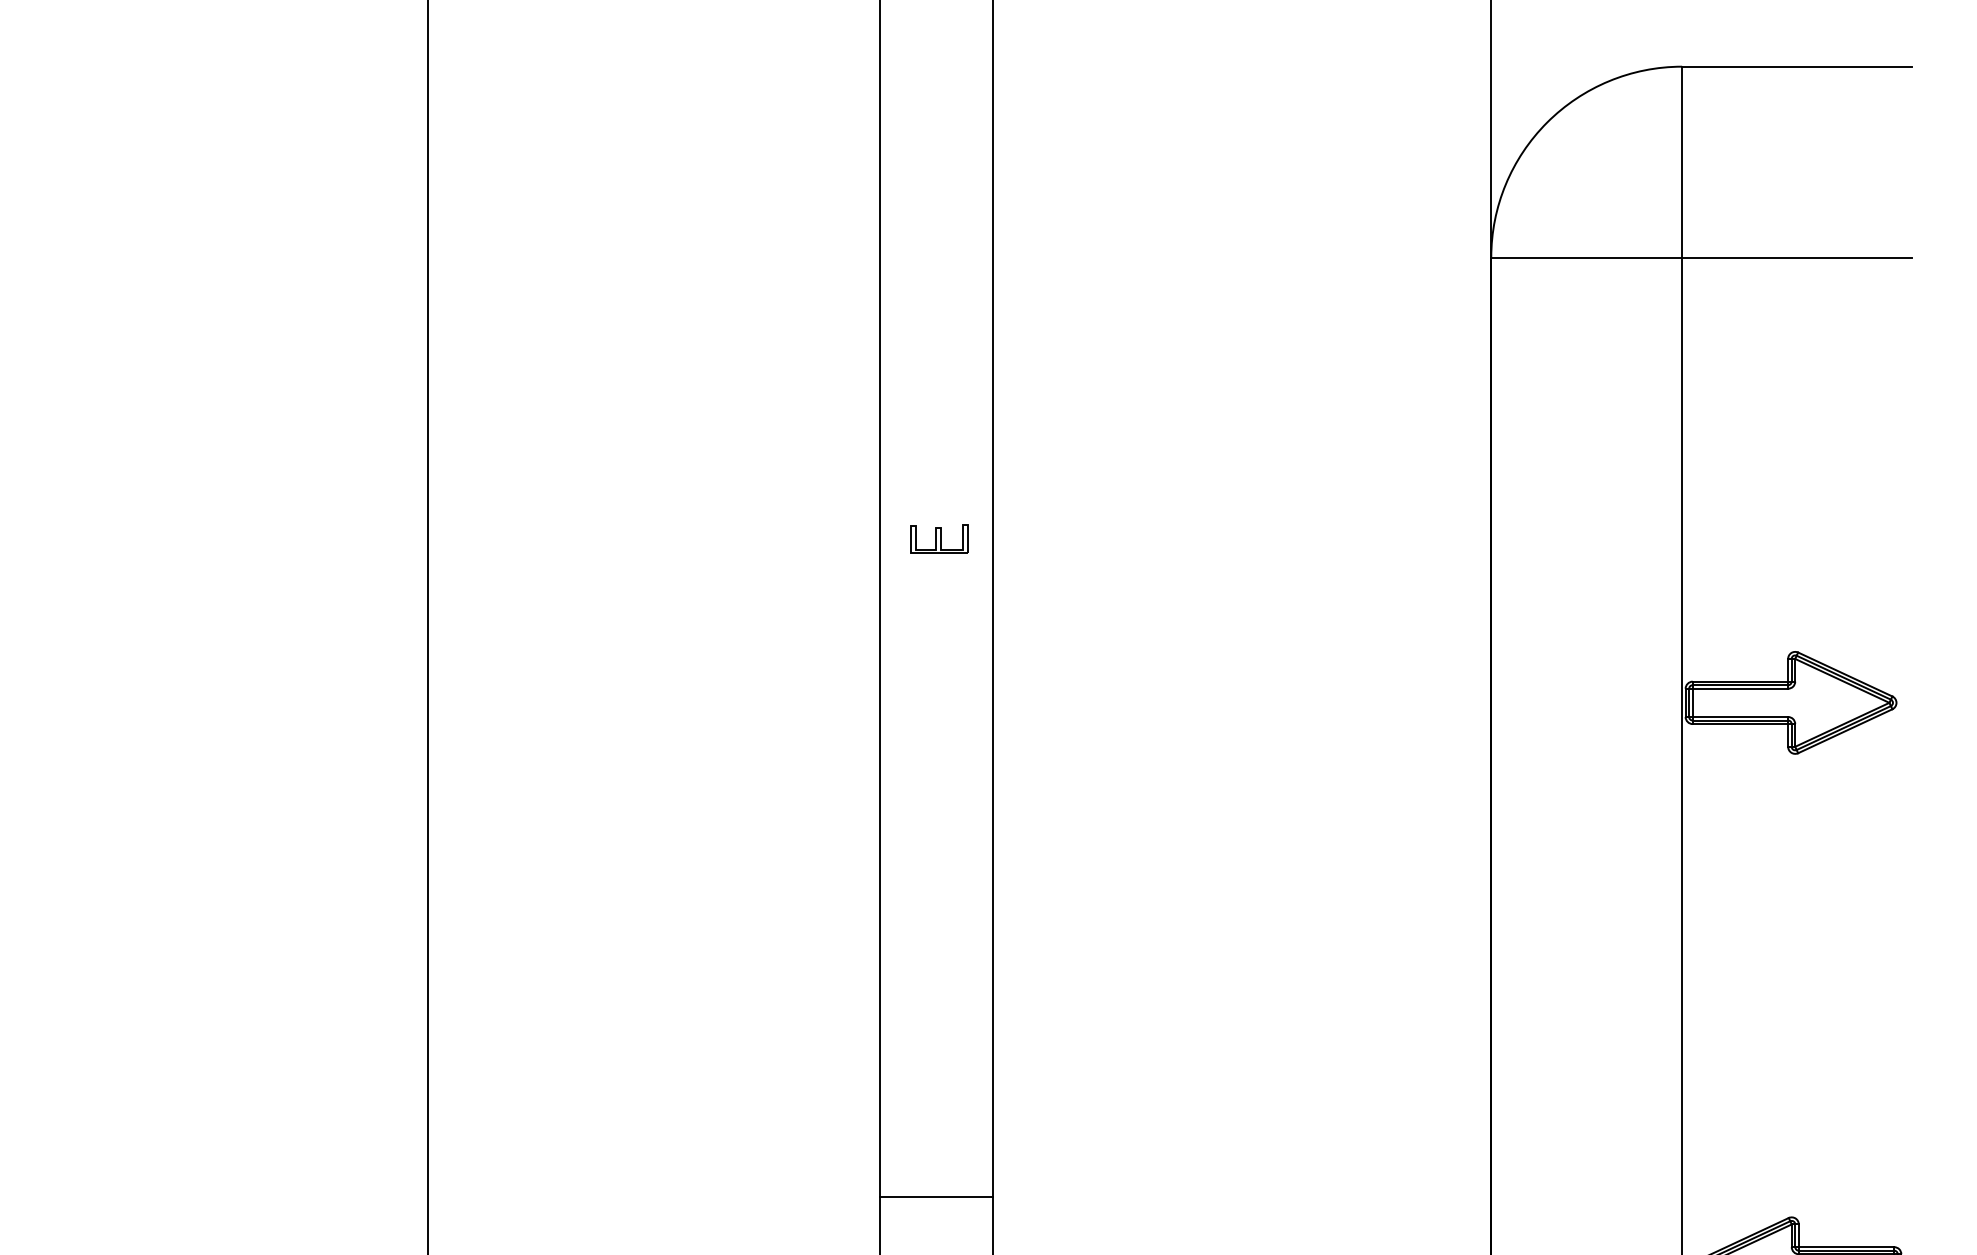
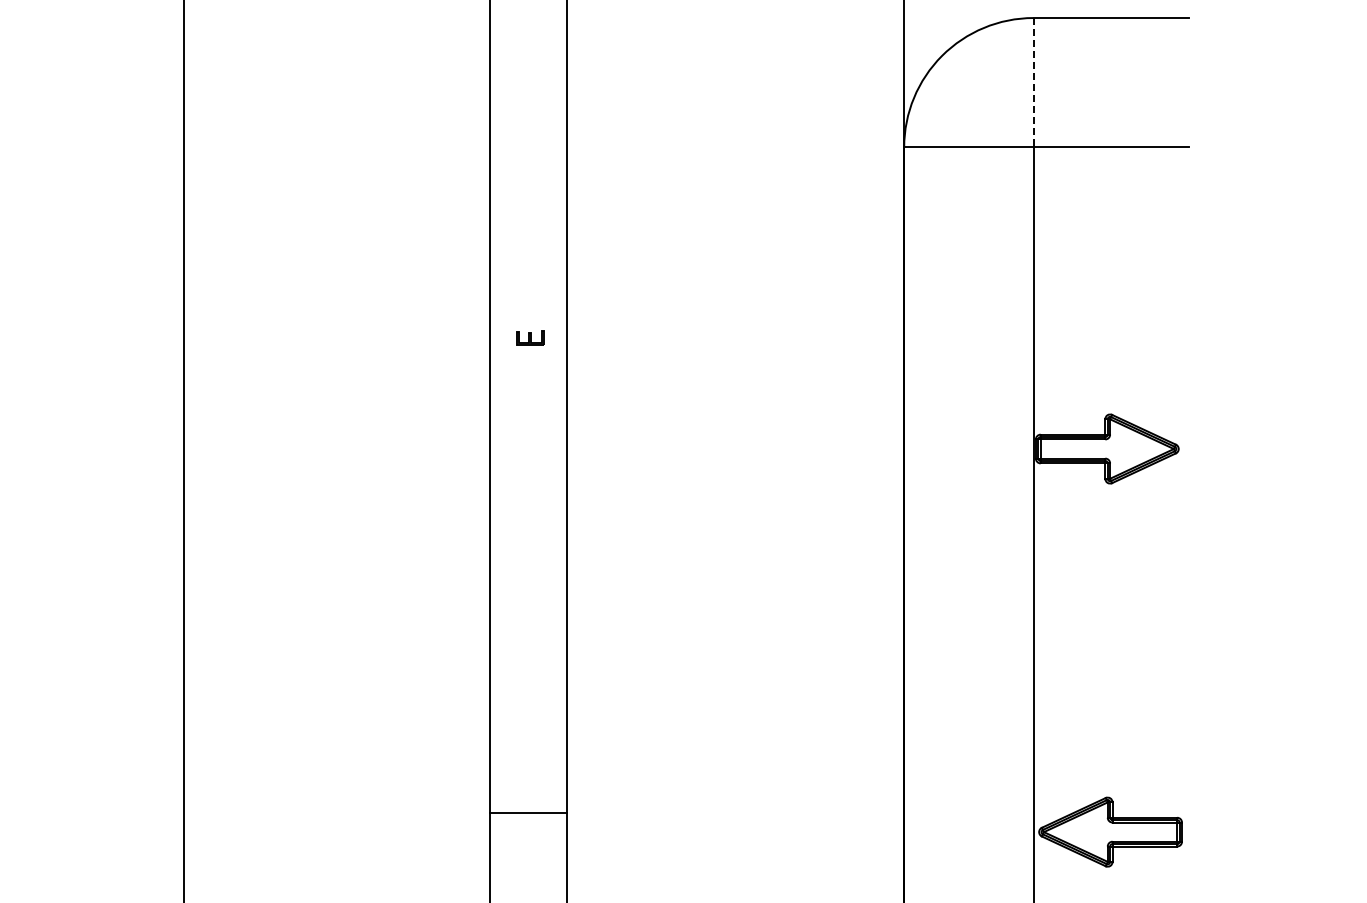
line: (1682, 161) -> (1033, 82), solid -> dashed
part: (939, 538) -> (530, 337), size x0.7
line: (936, 1198) -> (528, 813), moved

